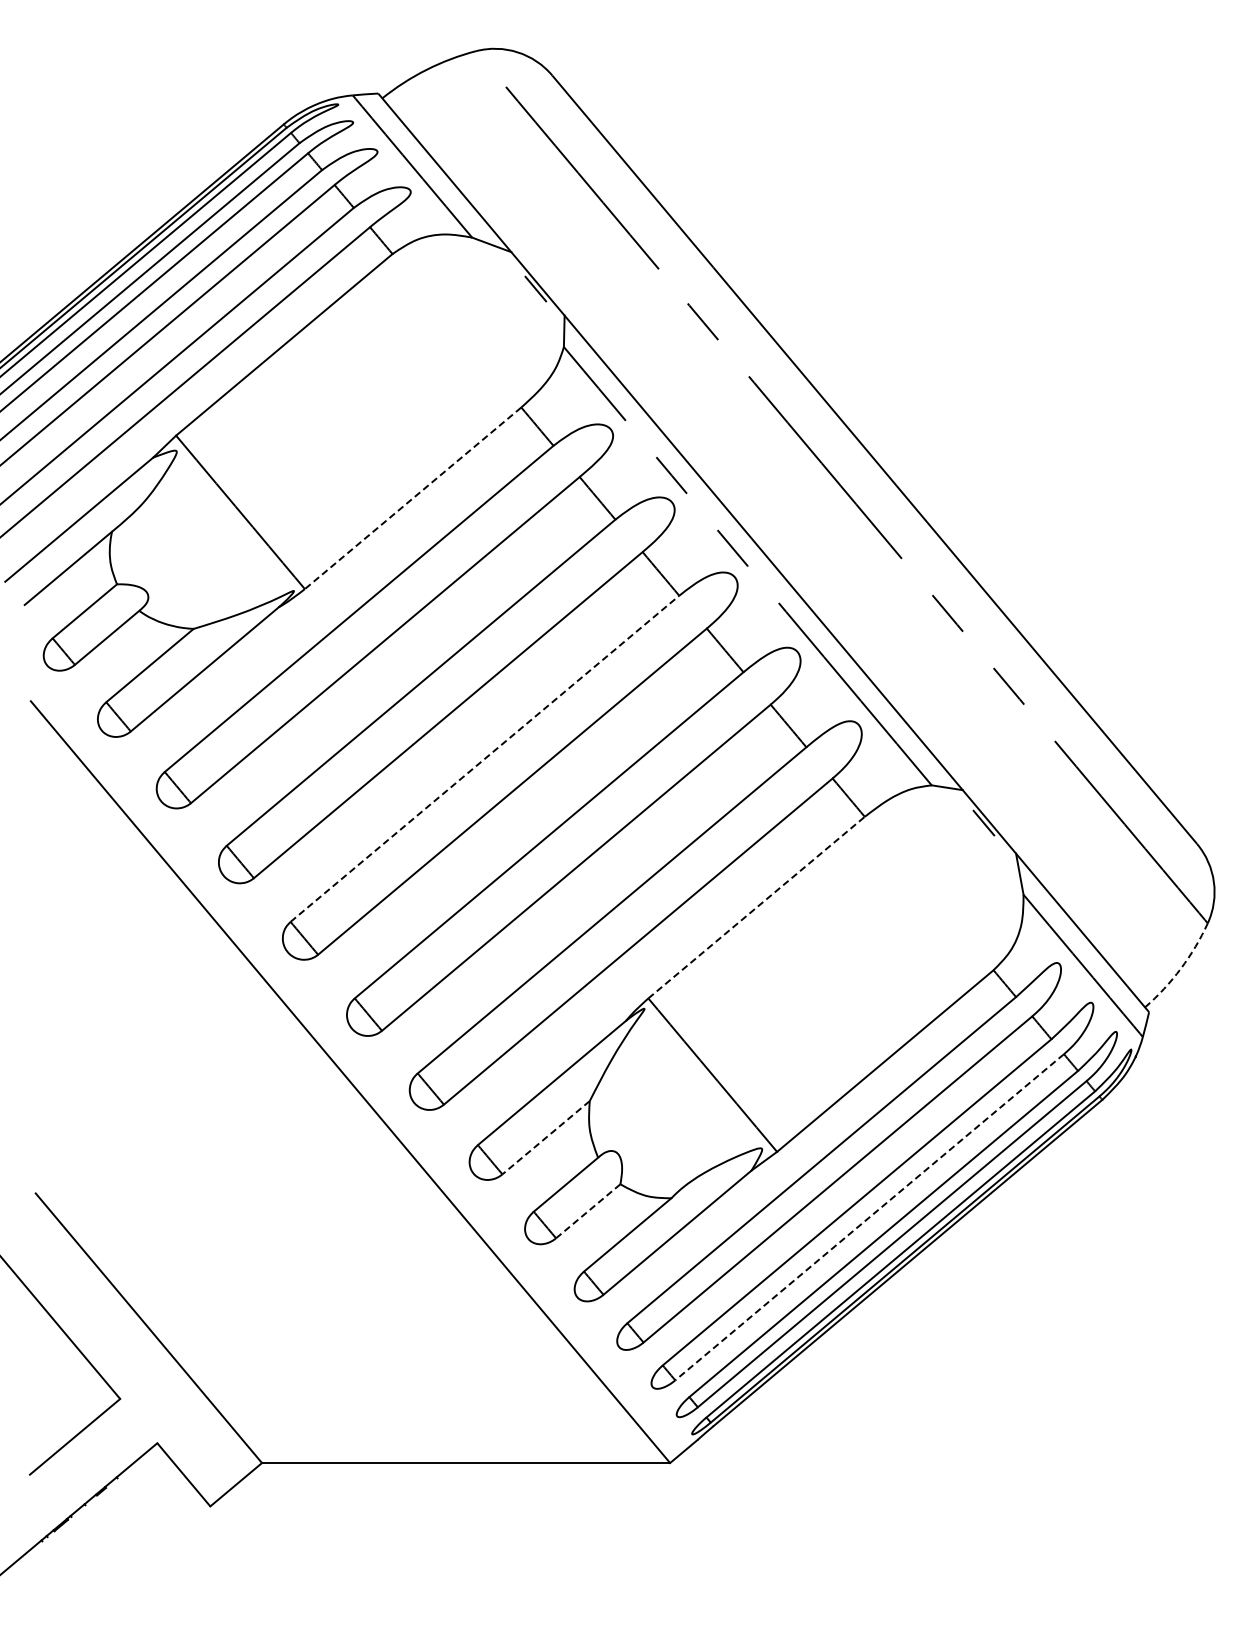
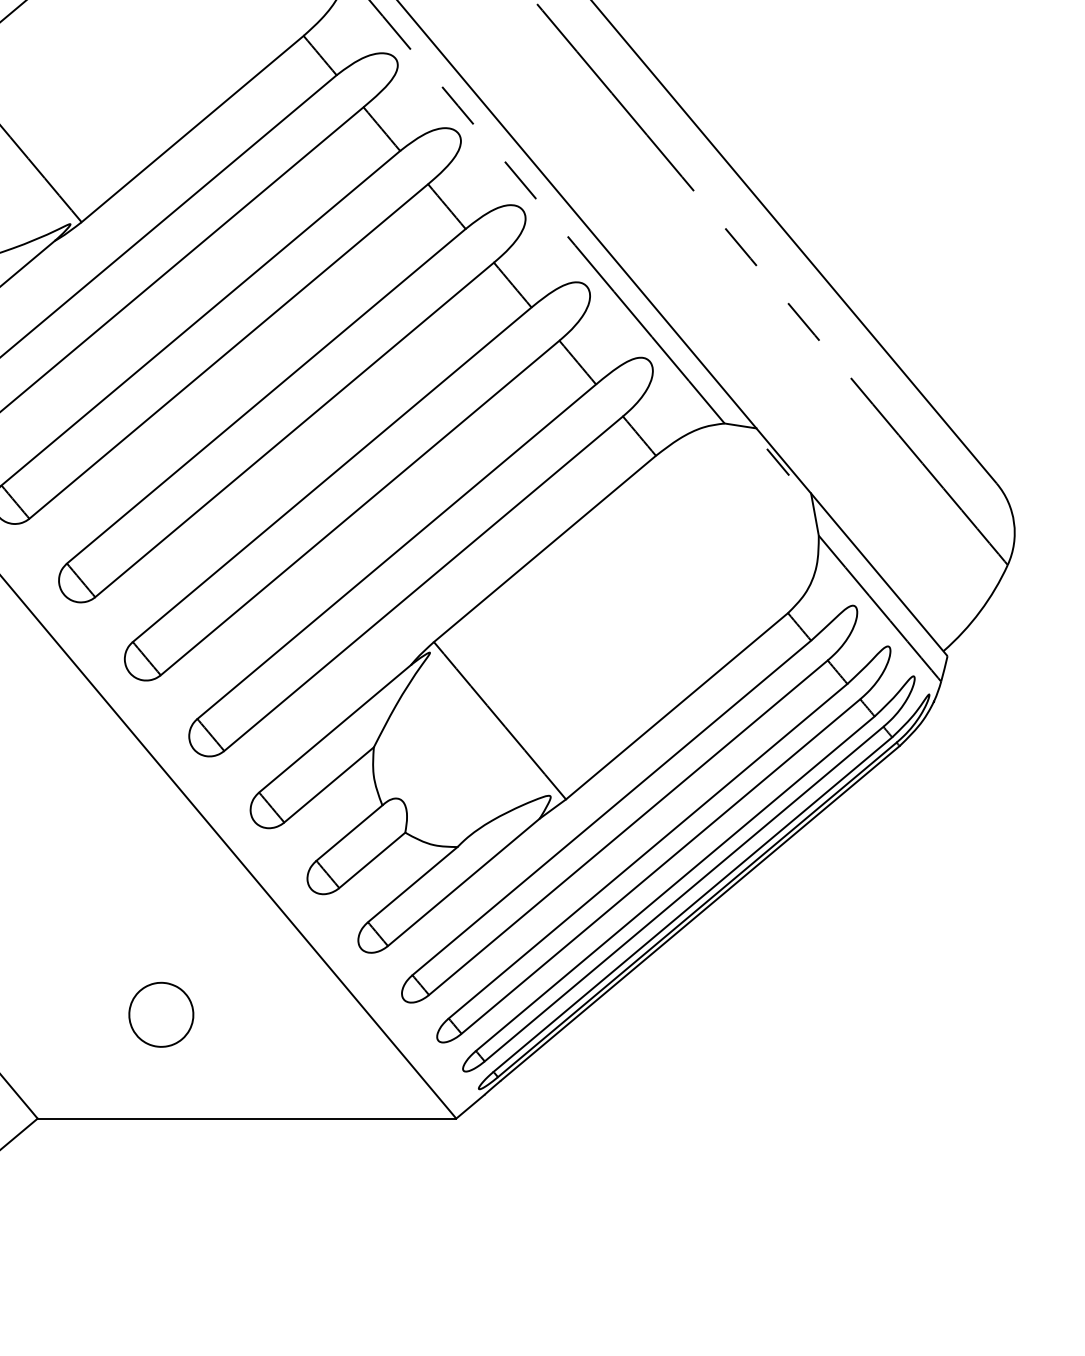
line: (412, 498) -> (192, 129), dashed -> solid
line: (484, 758) -> (265, 395), dashed -> solid
line: (756, 907) -> (544, 548), dashed -> solid
arc: (1180, 968) -> (979, 611), dashed -> solid
line: (546, 1137) -> (329, 784), dashed -> solid
line: (587, 1211) -> (371, 860), dashed -> solid
line: (869, 1217) -> (660, 866), dashed -> solid
part: (382, 1361) -> (161, 1014), added

